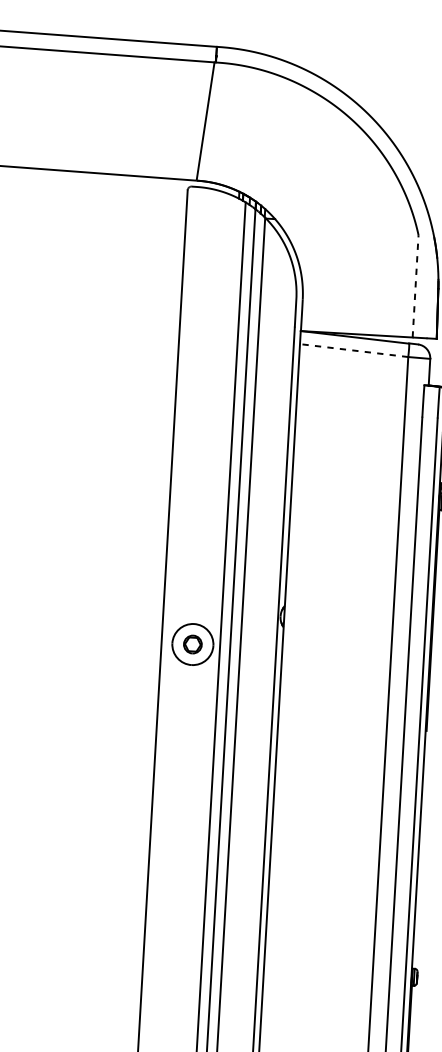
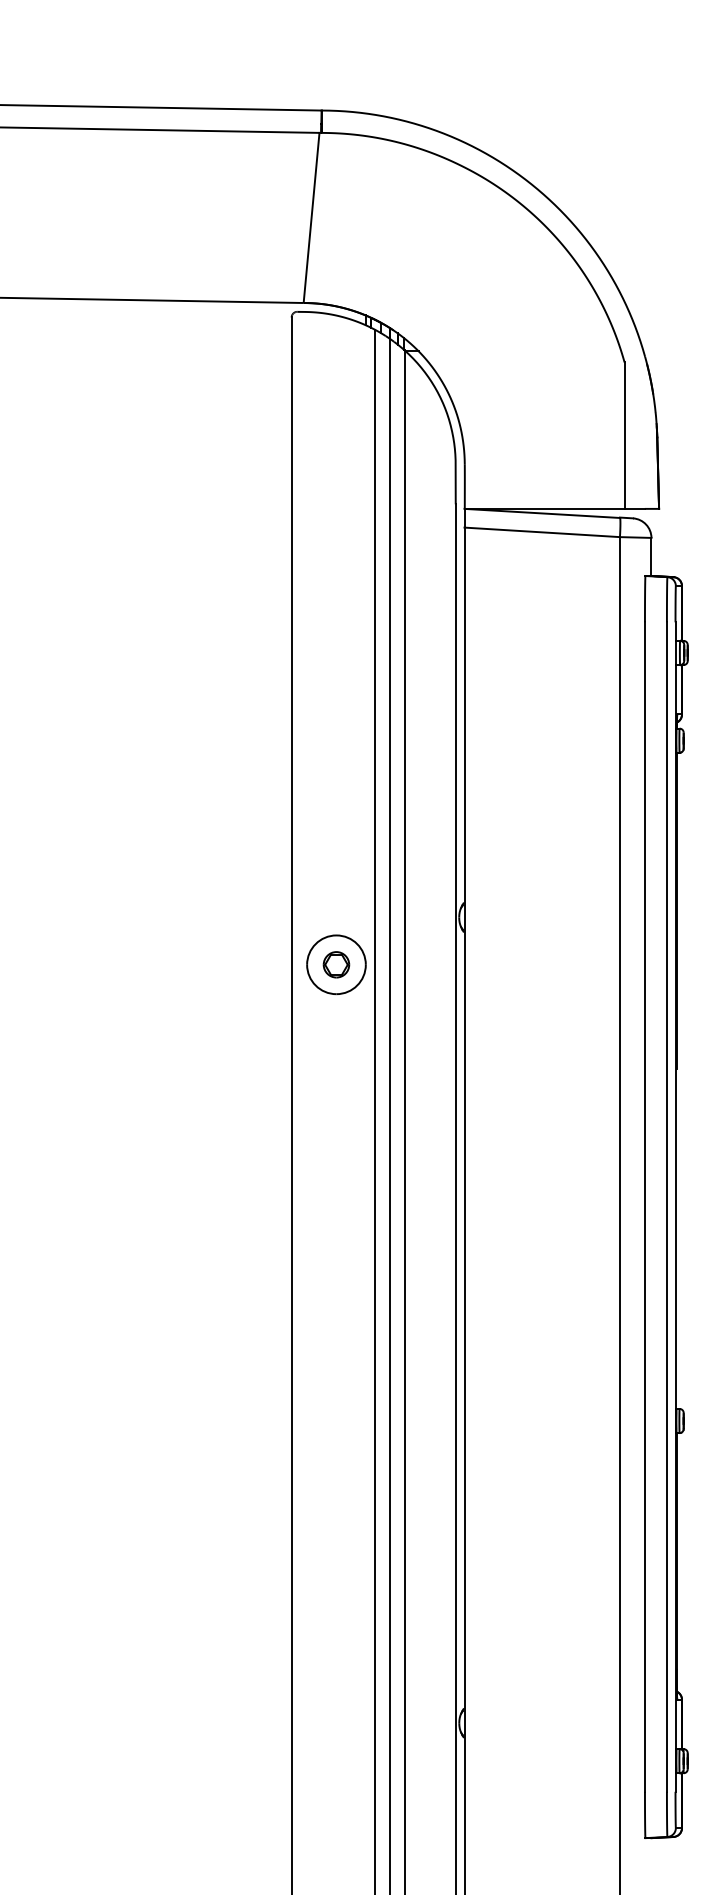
line: (415, 286) -> (624, 435), dashed -> solid
line: (354, 350) -> (542, 532), dashed -> solid

